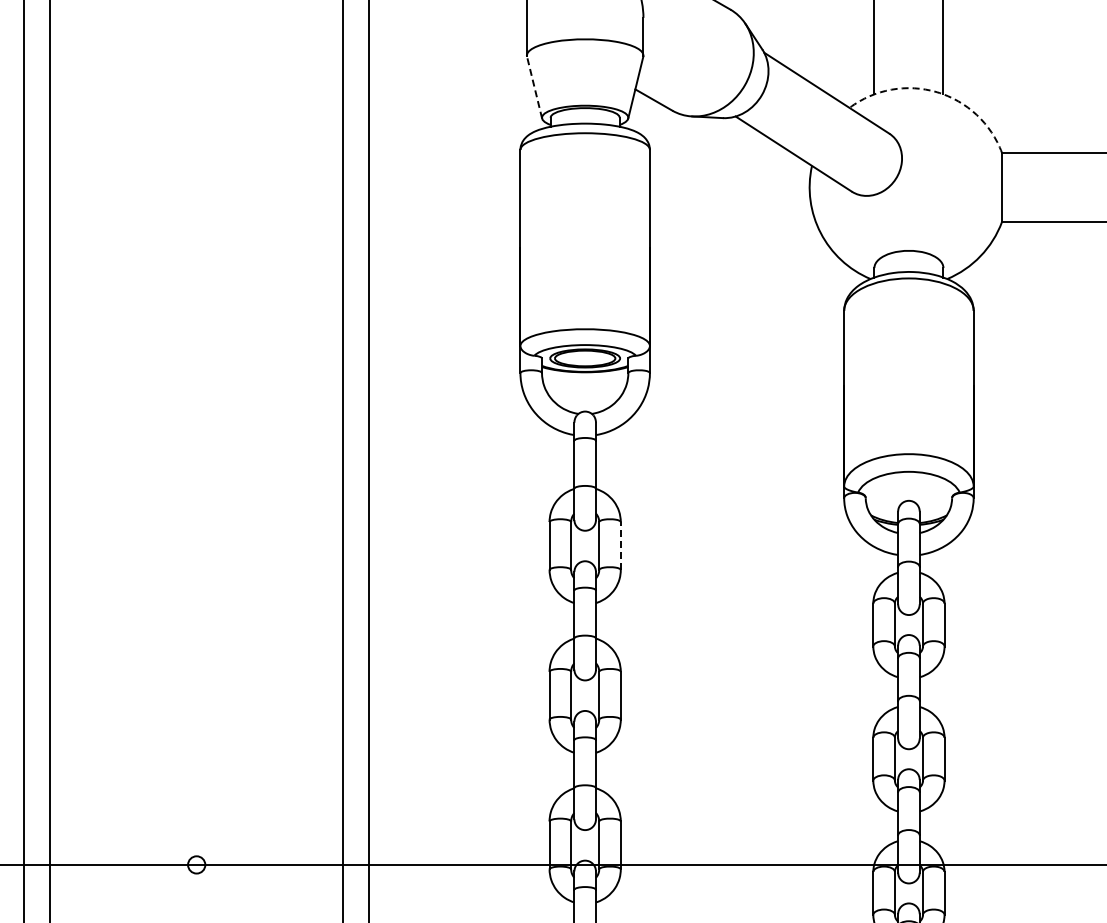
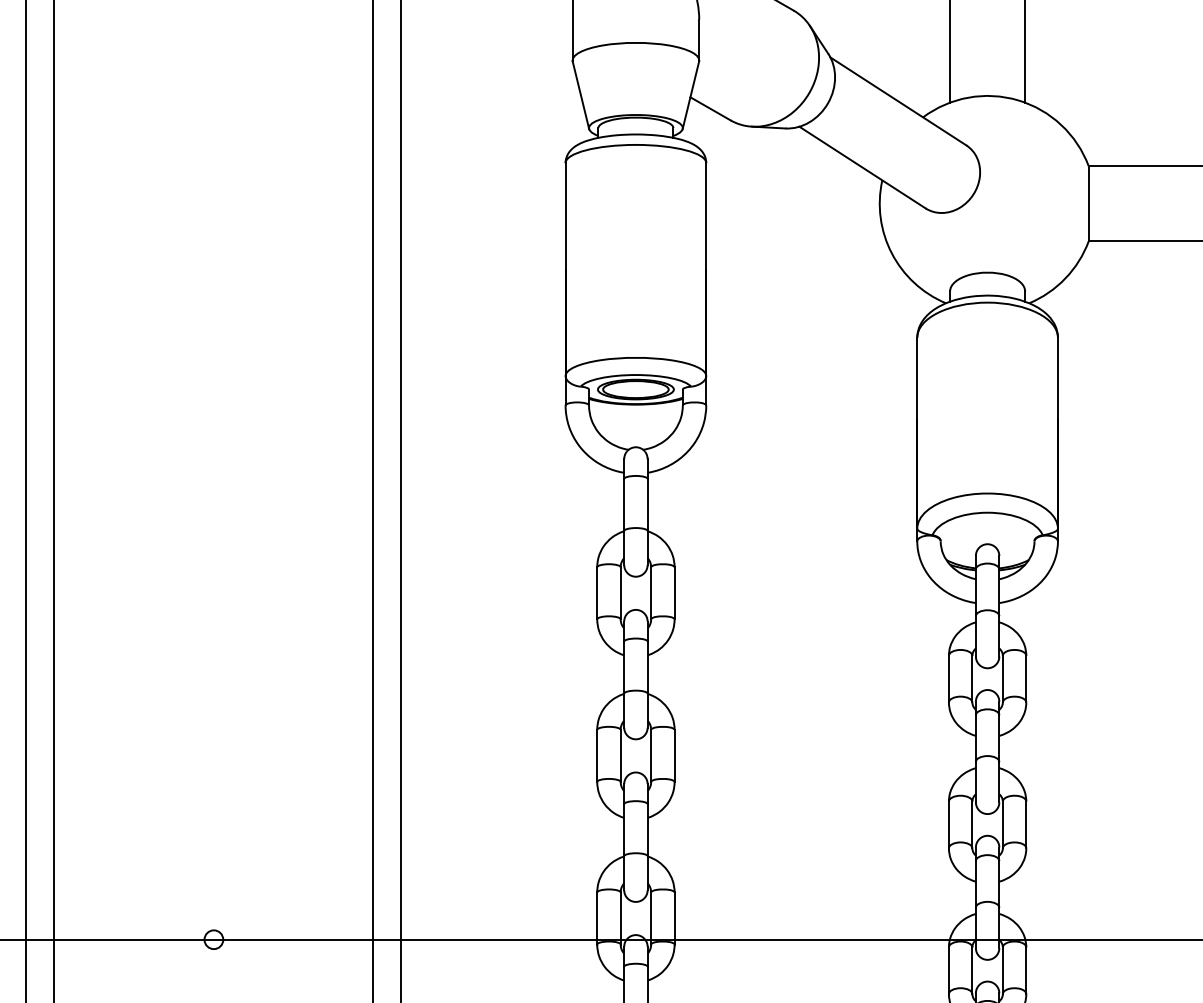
line: (534, 87) -> (580, 95), dashed -> solid
arc: (937, 92) -> (1018, 100), dashed -> solid
line: (620, 546) -> (674, 593), dashed -> solid

